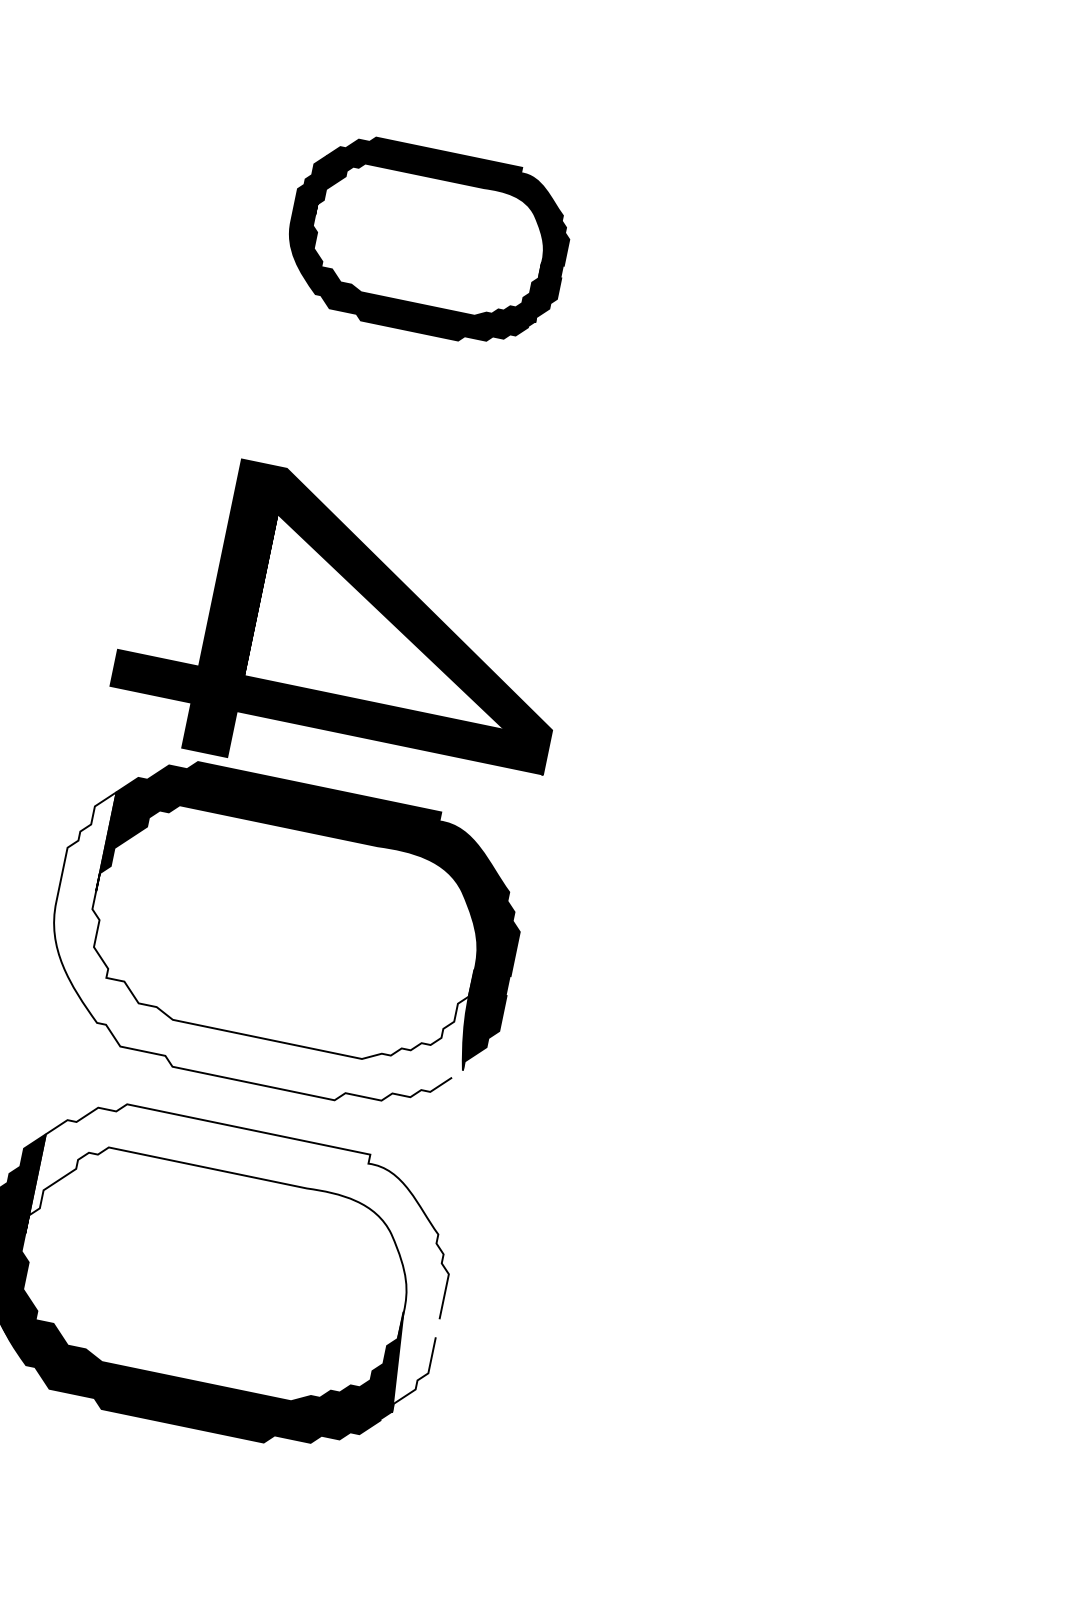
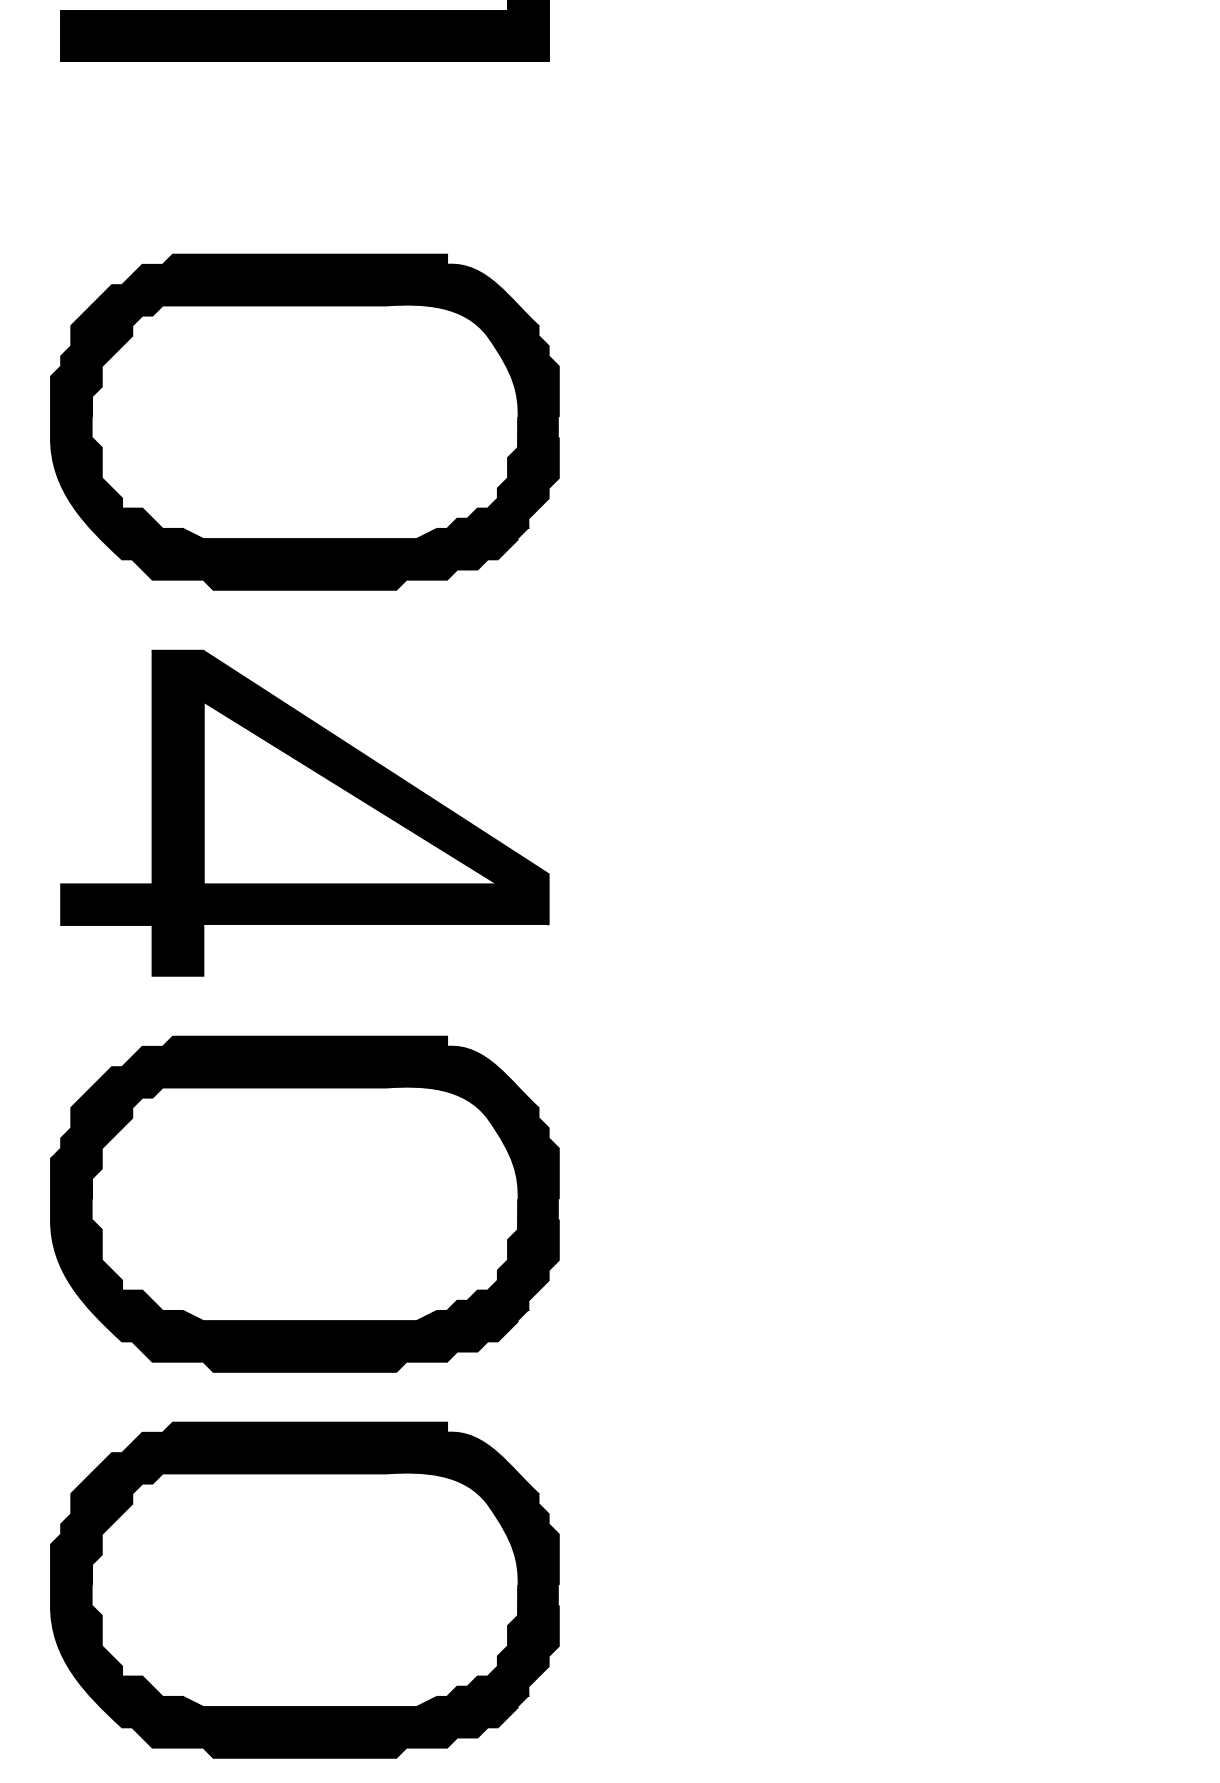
part: (427, 240) -> (304, 421), size x1.67
part: (346, 630) -> (304, 812), moved
fill: (266, 954) -> (289, 1229), added
fill: (236, 1253) -> (324, 1559), added

